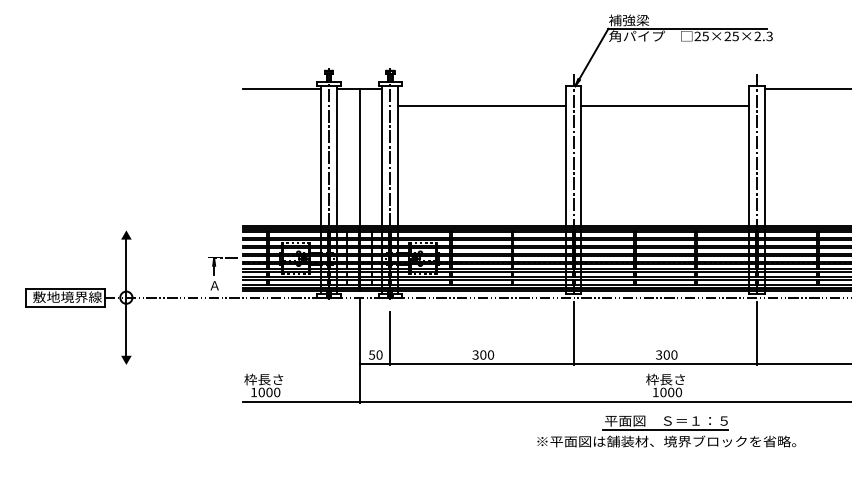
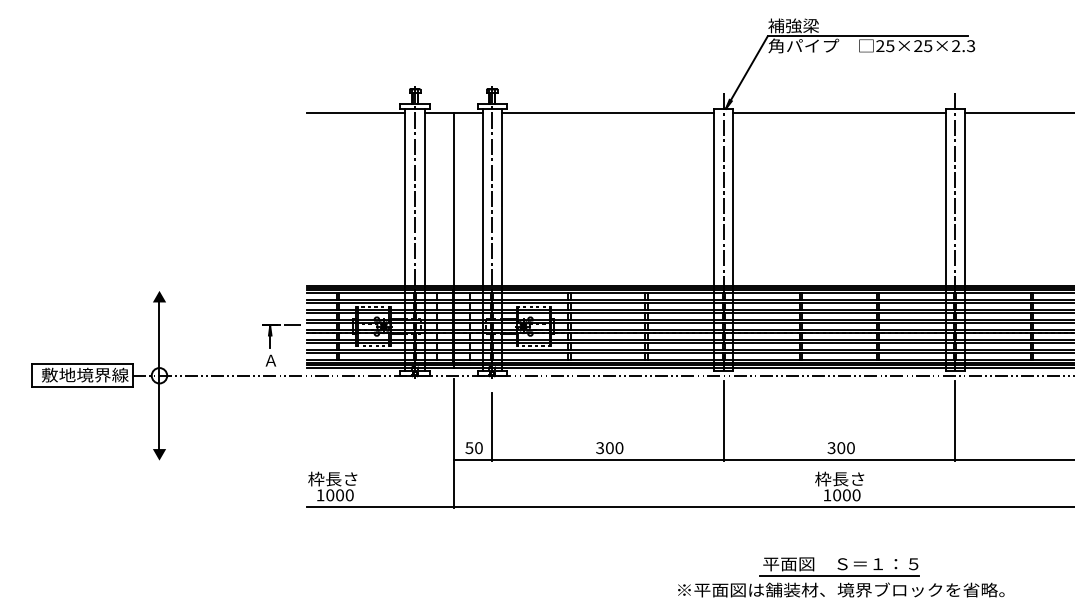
line: (481, 106) -> (607, 113), moved
line: (665, 106) -> (839, 113), moved
part: (666, 431) -> (840, 577), moved

